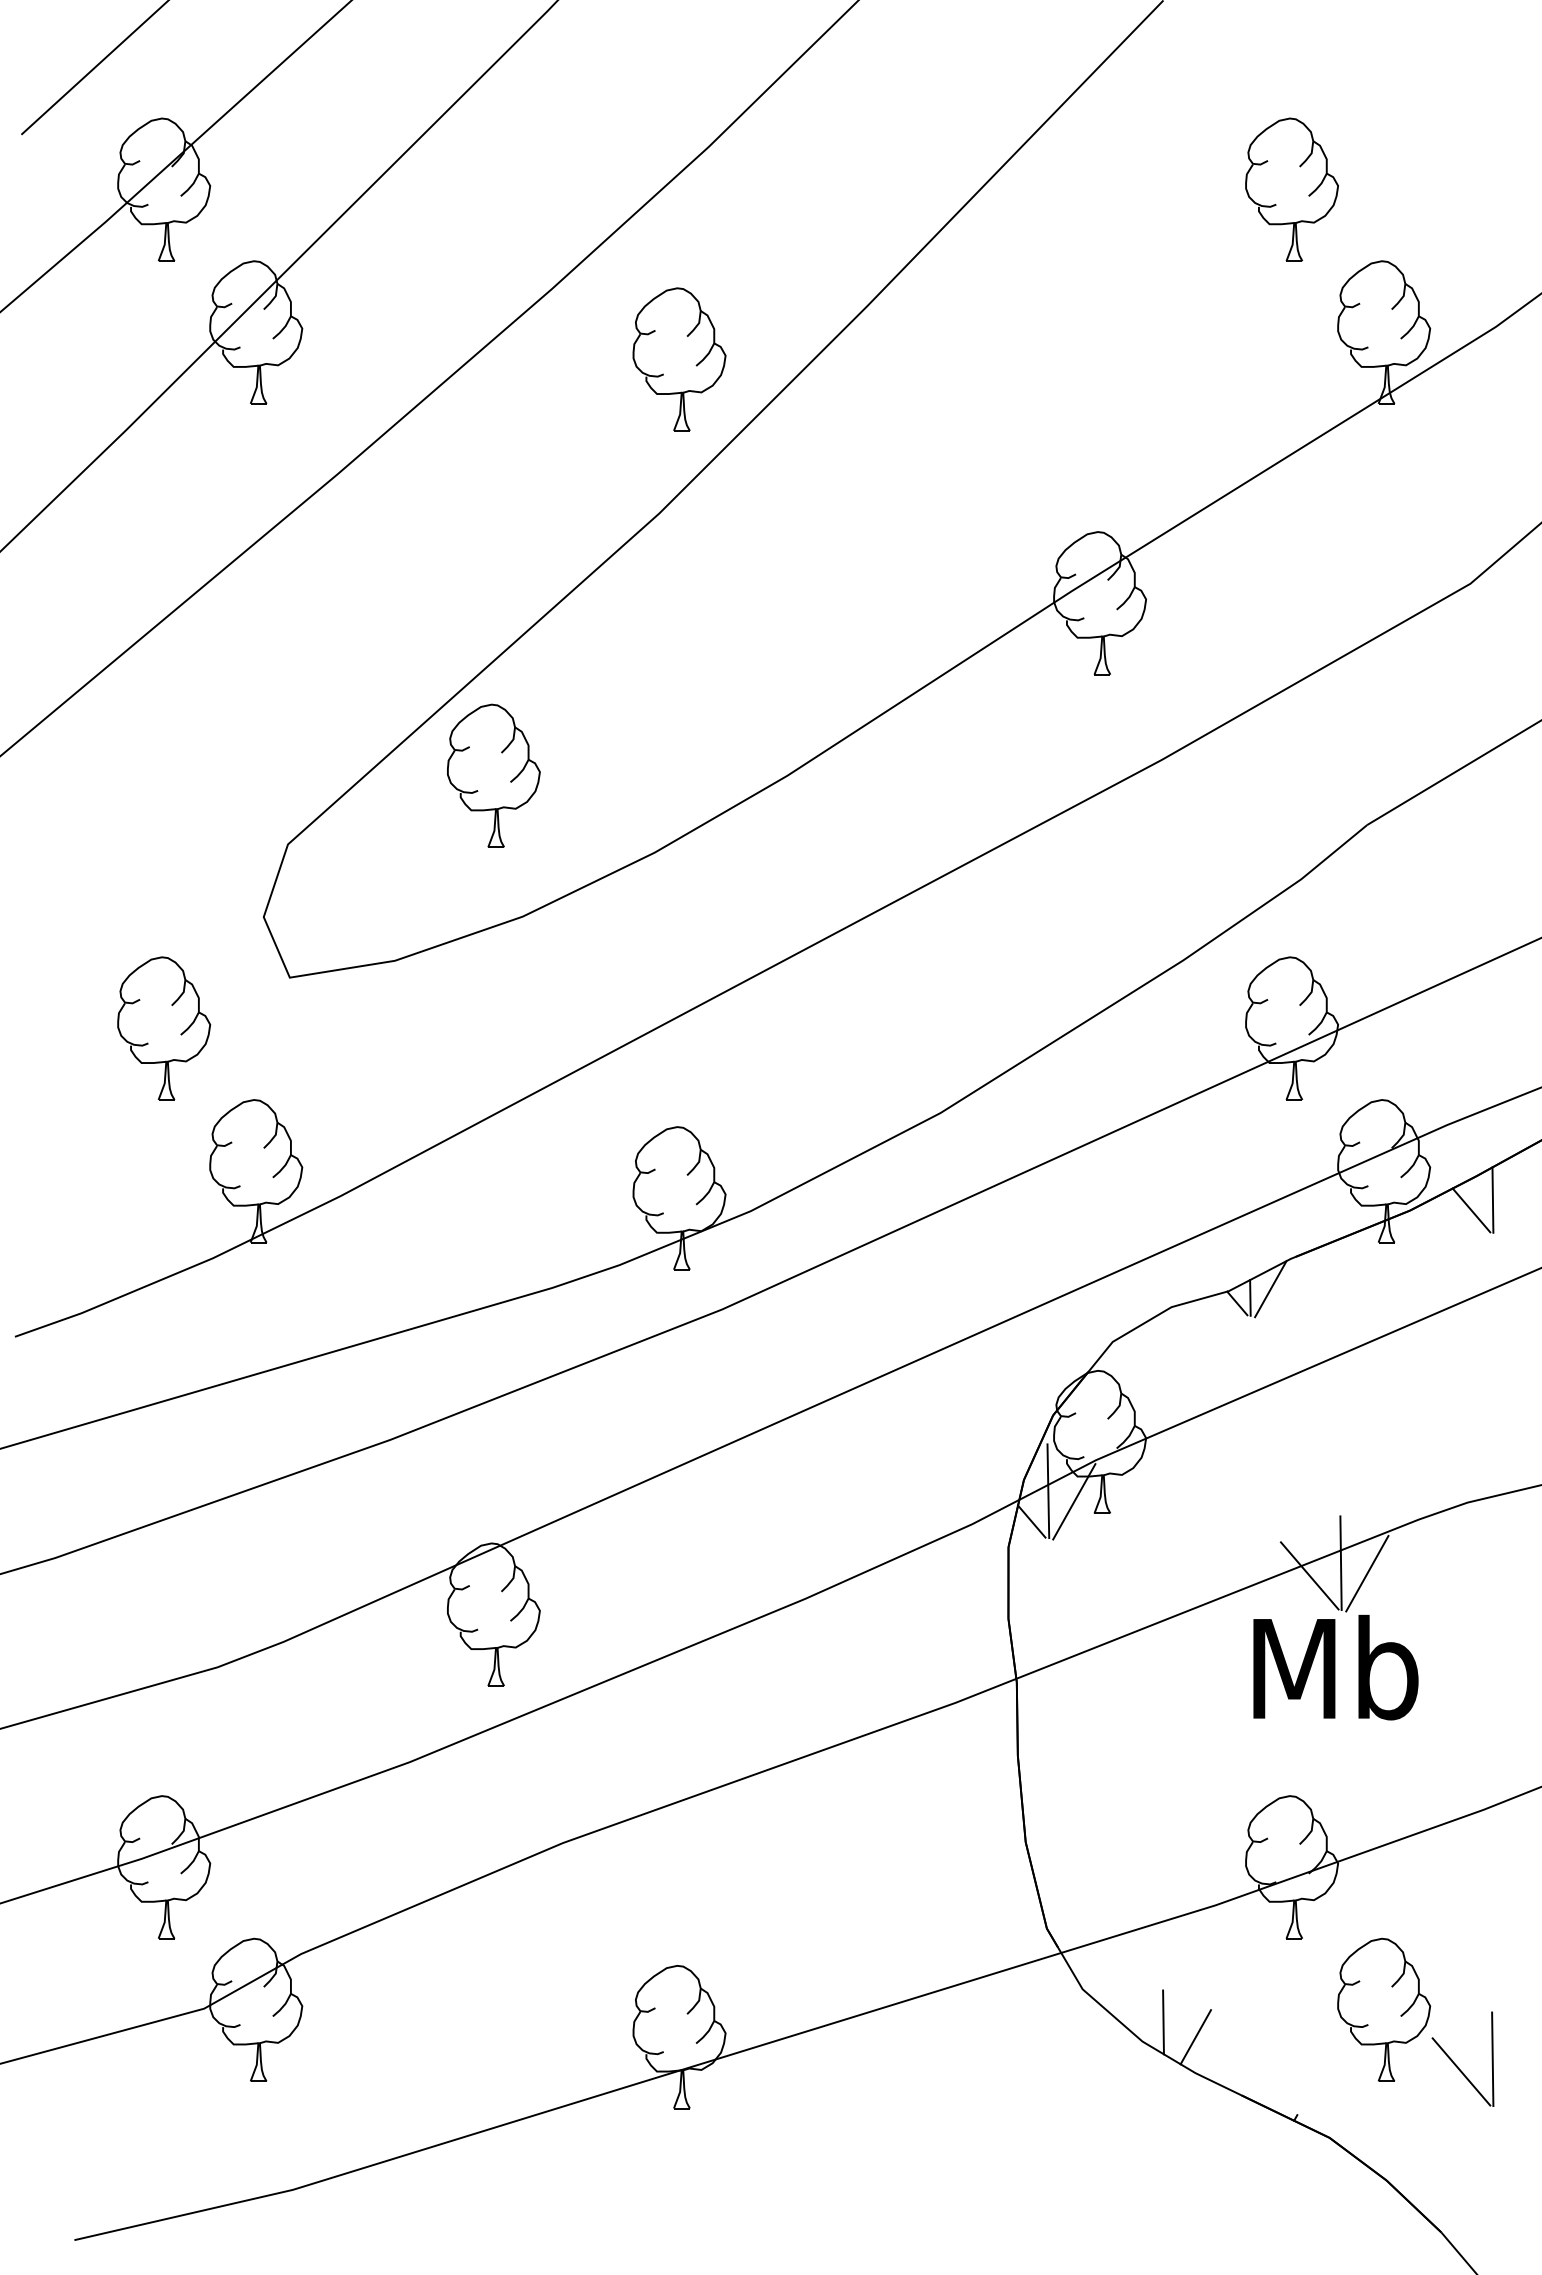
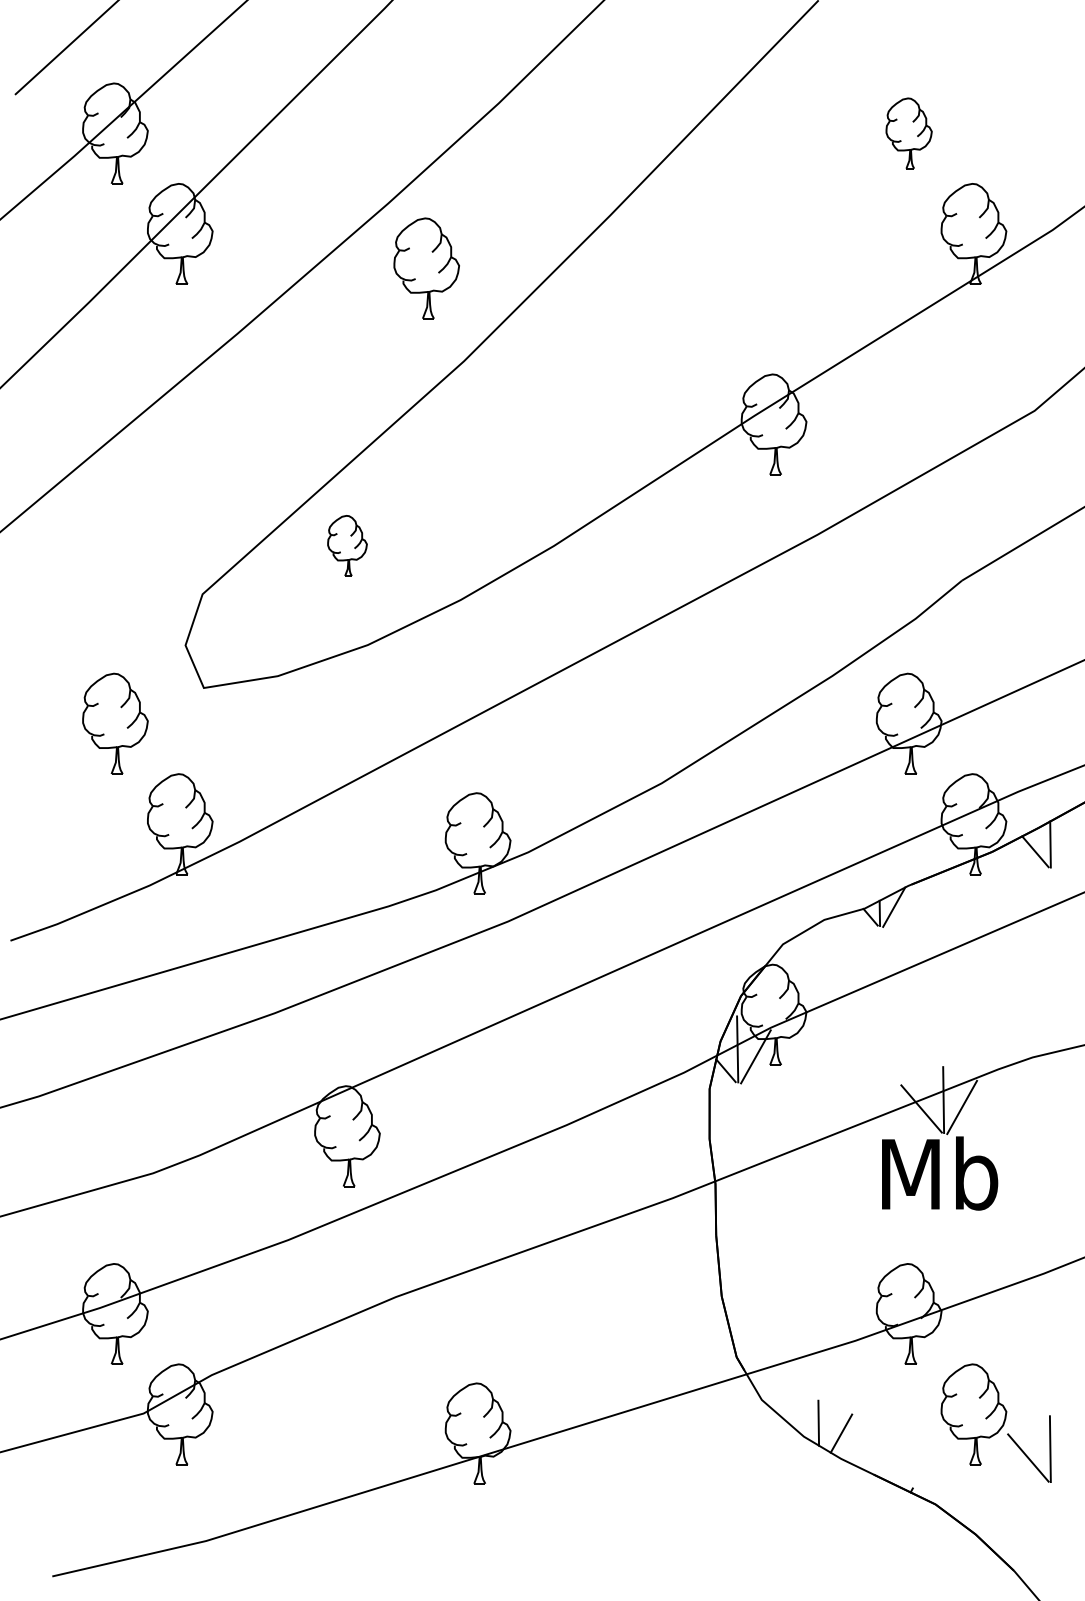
part: (1291, 189) -> (908, 133), size x0.7
part: (679, 359) -> (426, 268), moved
part: (493, 775) -> (347, 545), size x0.6

